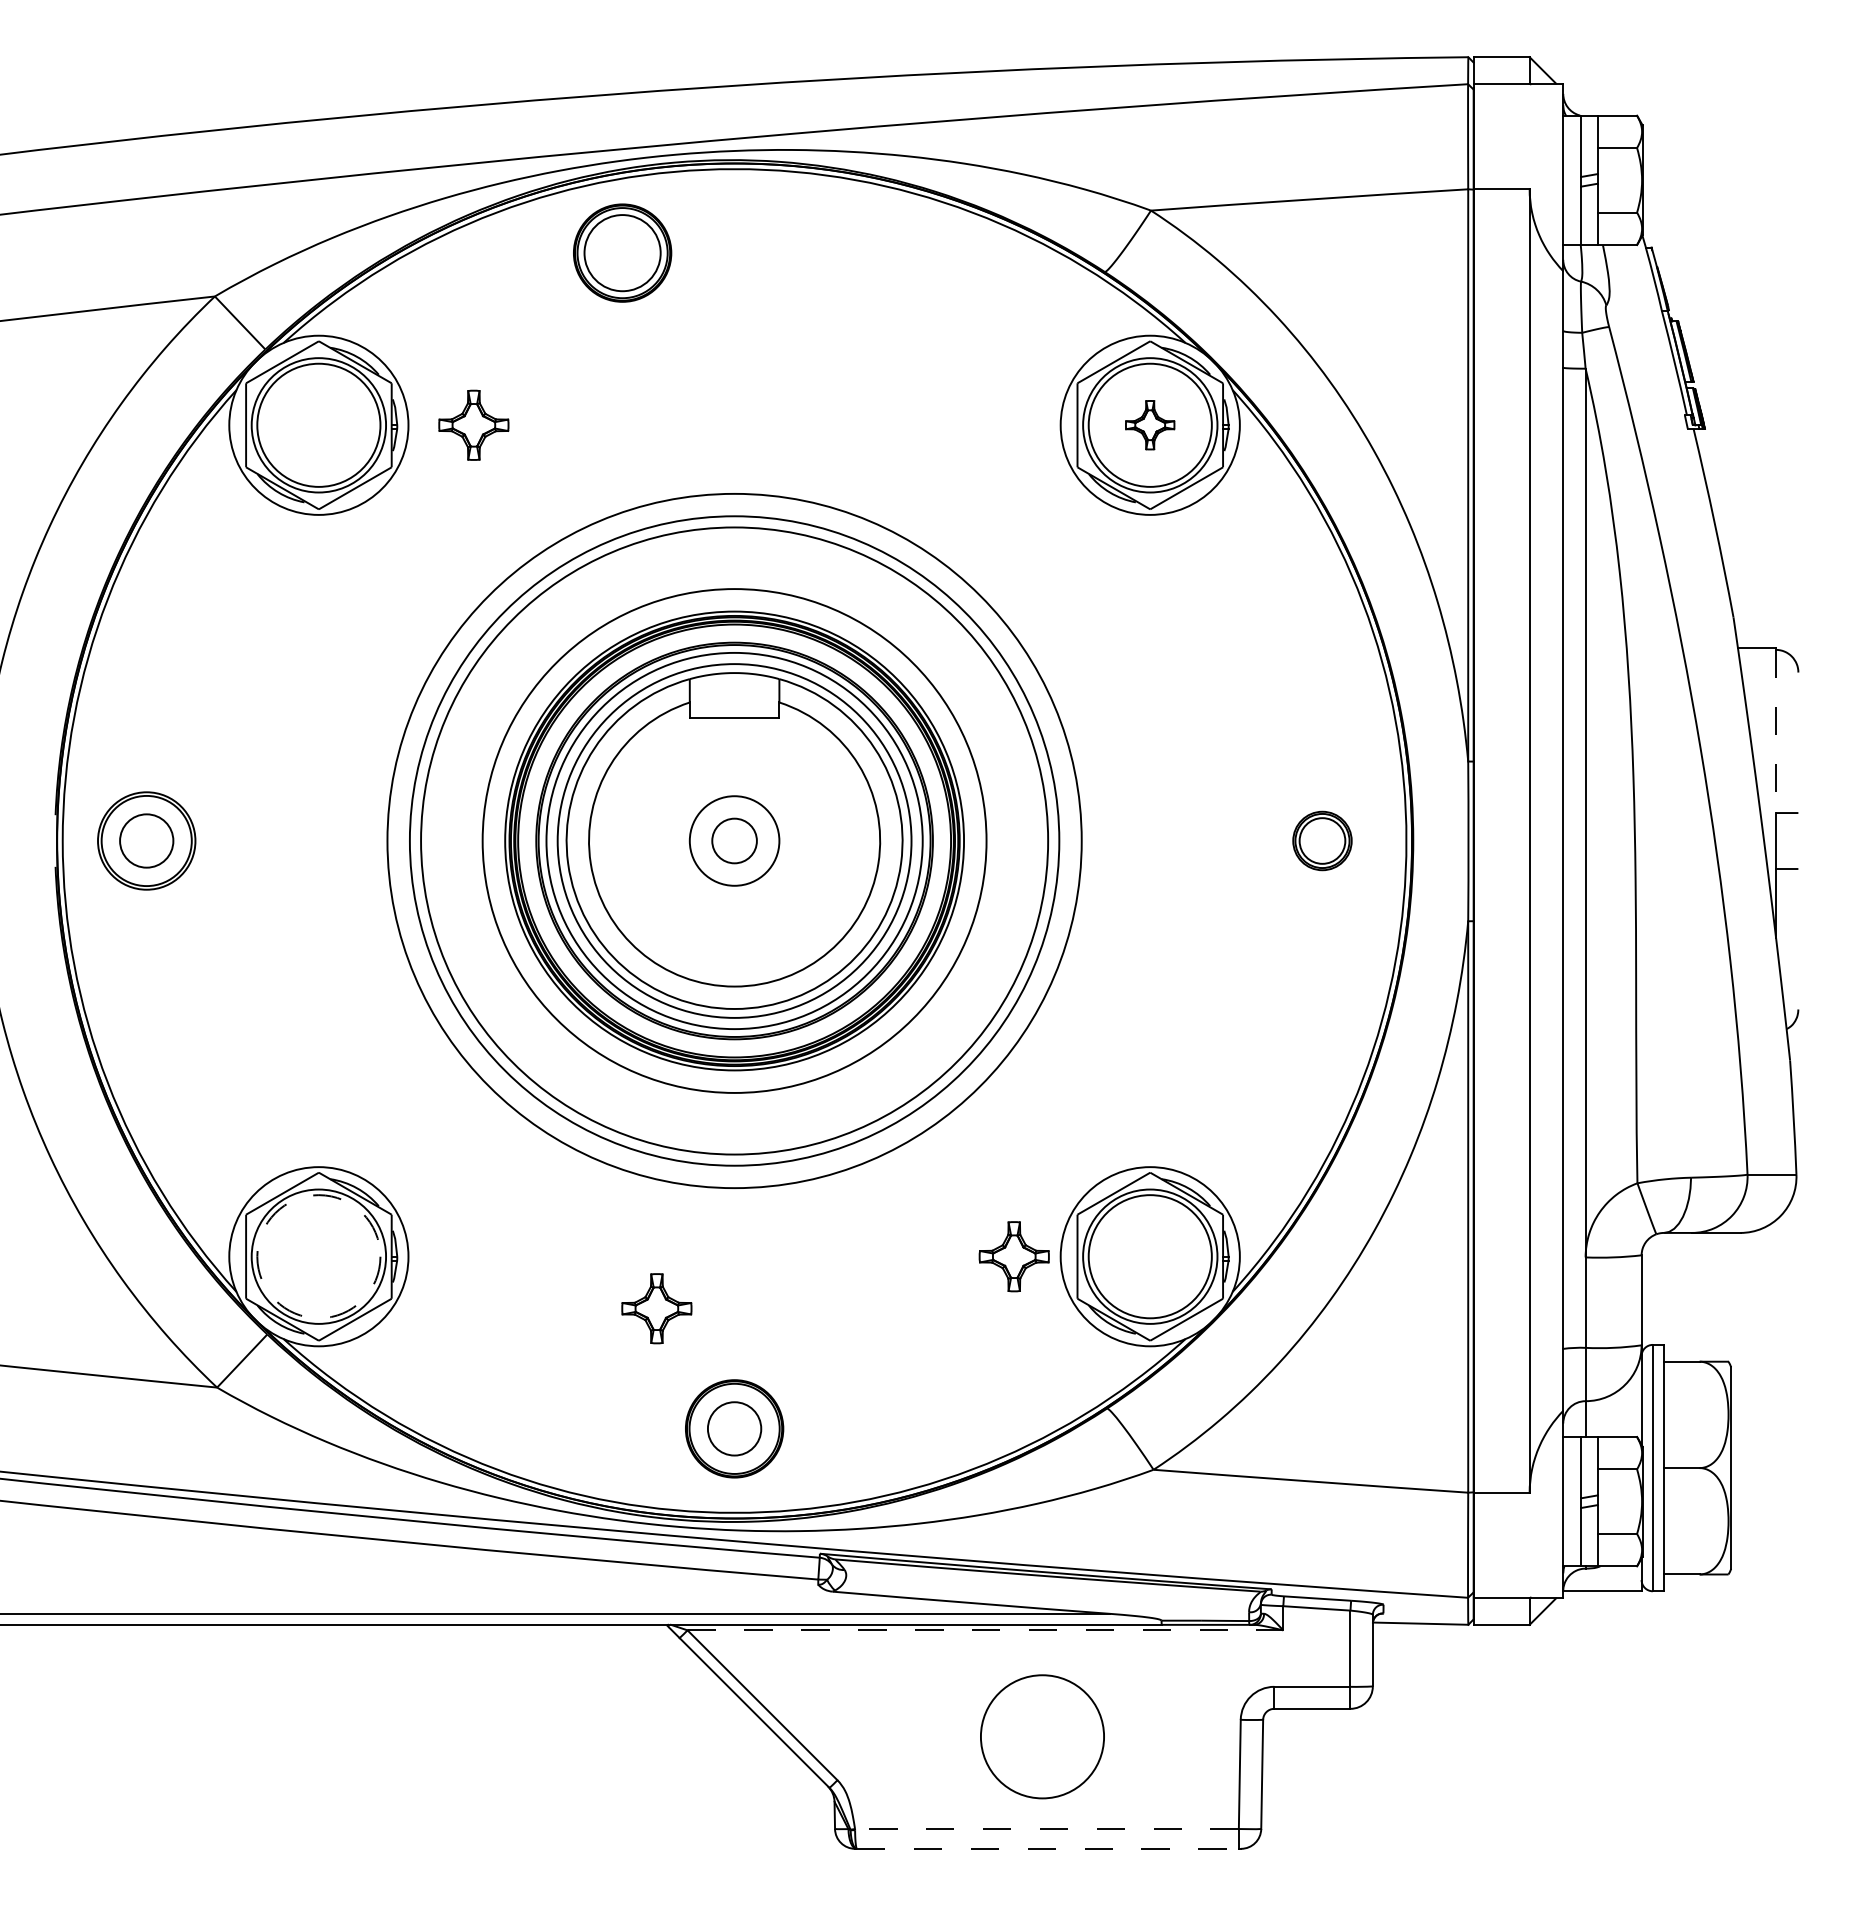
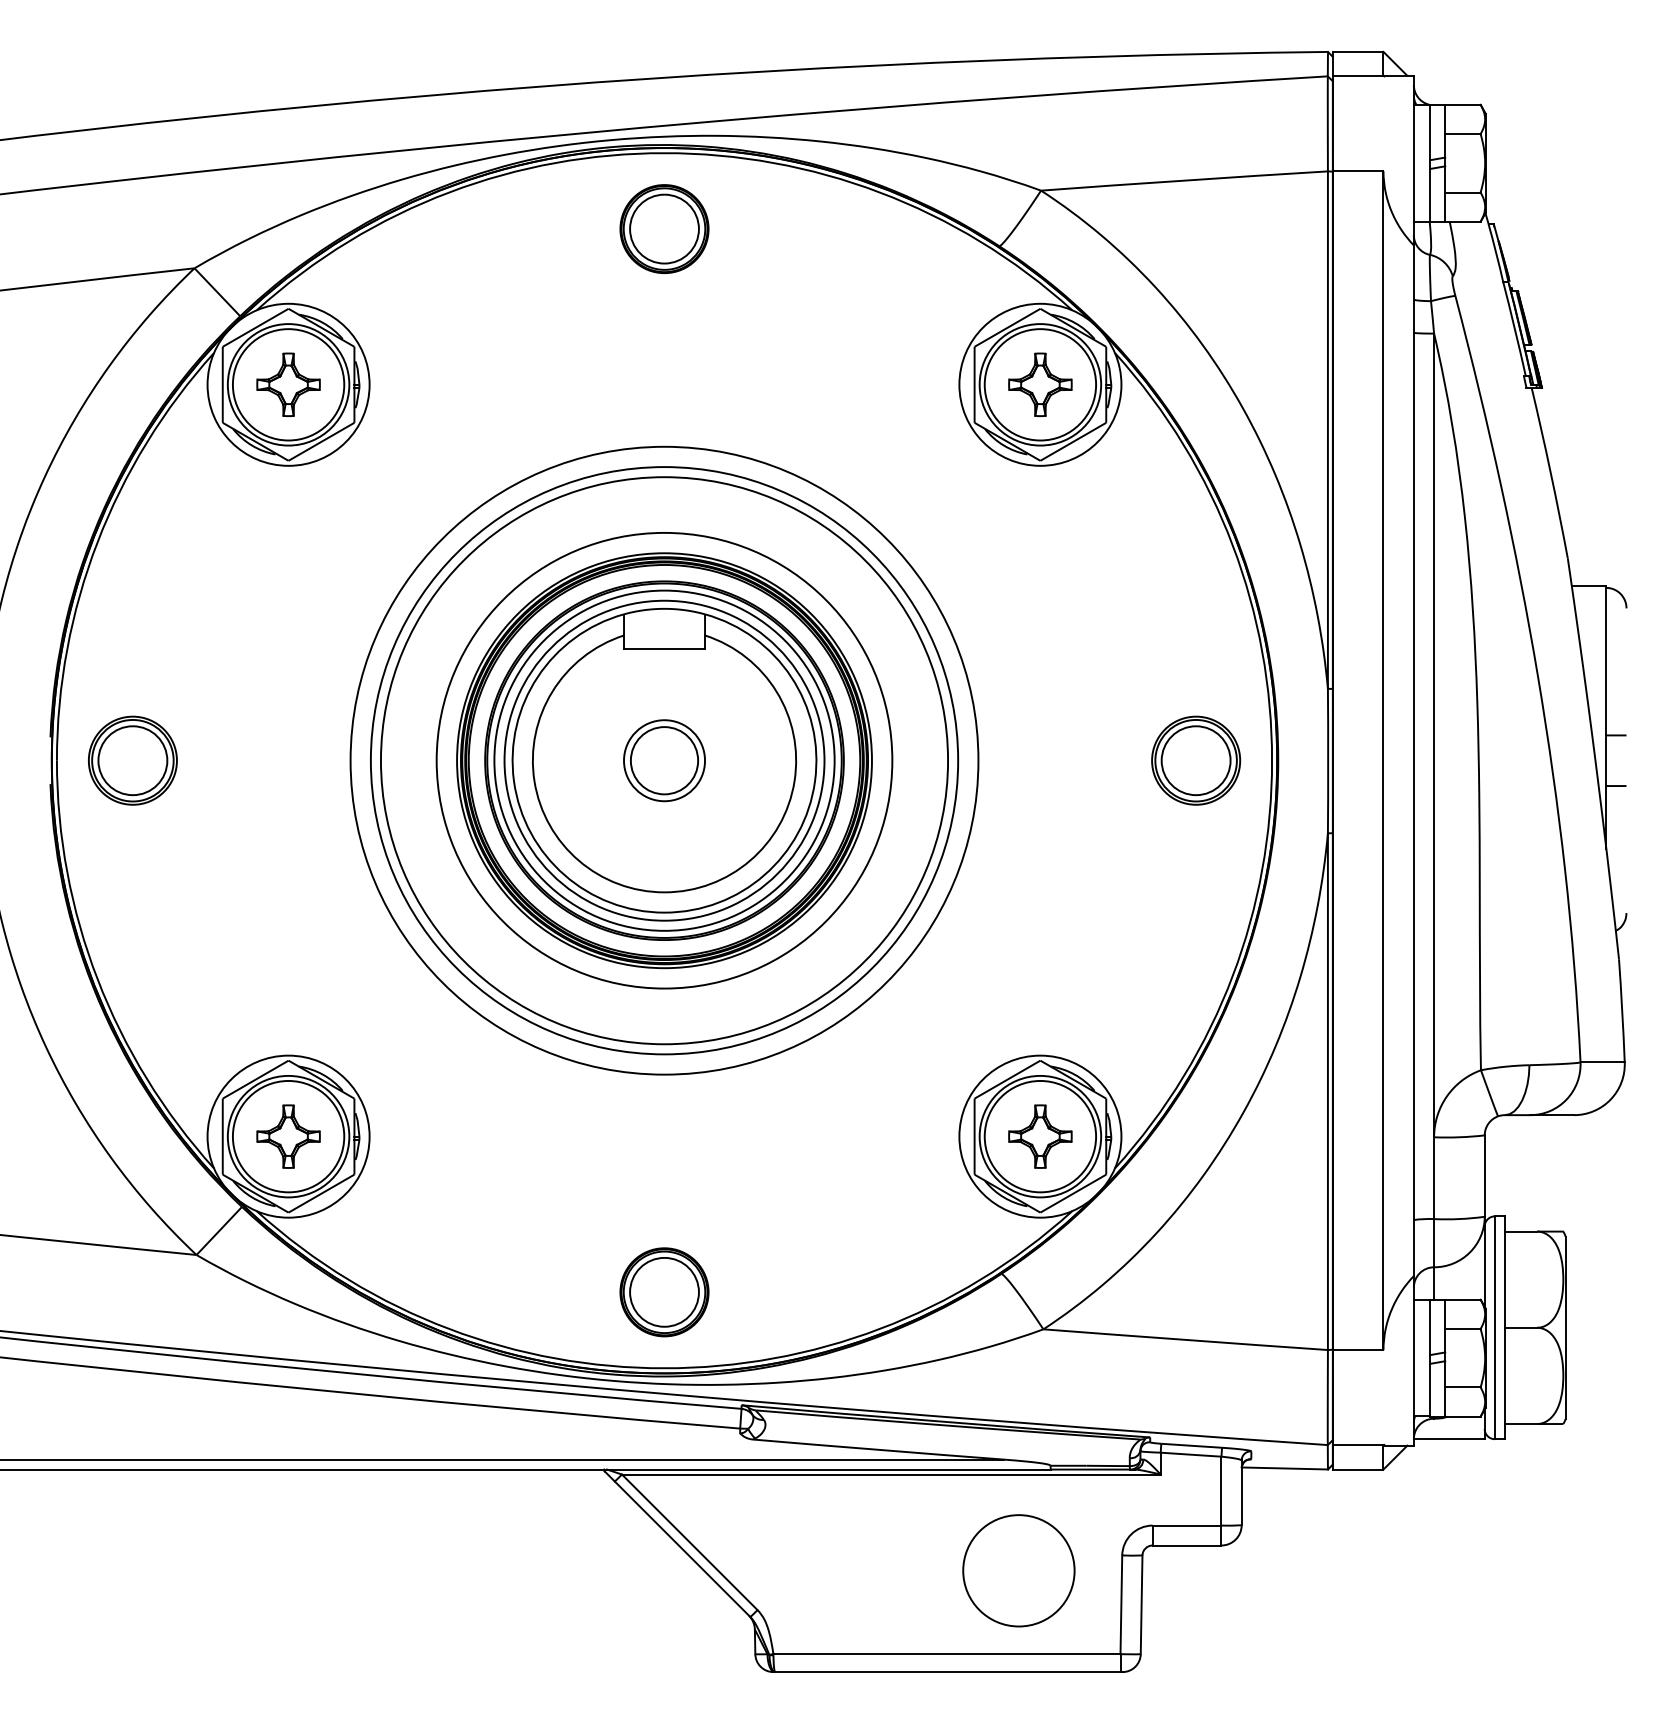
part: (622, 252) -> (664, 228), moved
part: (473, 424) -> (288, 384), moved
part: (1149, 424) -> (1039, 384), size x1.43
line: (1775, 731) -> (1605, 661), dashed -> solid
circle: (146, 840) -> (132, 760), size x1.43
circle: (734, 840) -> (664, 760), size x1.67
part: (1322, 840) -> (1196, 760), size x1.67
circle: (318, 1256) -> (288, 1136), dashed -> solid
part: (1013, 1256) -> (1039, 1136), moved
part: (656, 1308) -> (288, 1136), moved
circle: (734, 1428) -> (664, 1291), size x1.43
line: (985, 1630) -> (891, 1474), dashed -> solid
circle: (1042, 1736) -> (1018, 1570), moved
line: (1046, 1829) -> (946, 1654), dashed -> solid
line: (1047, 1848) -> (947, 1671), dashed -> solid

